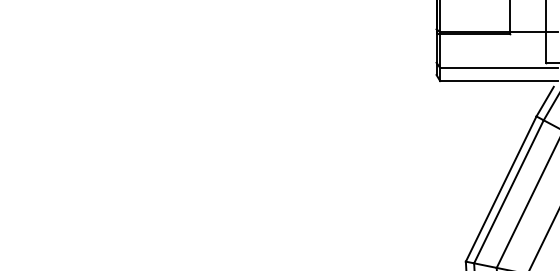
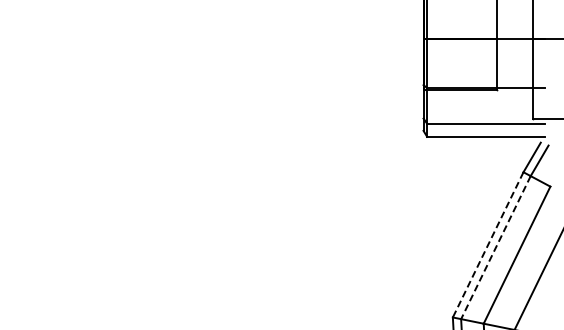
line: (501, 188) -> (488, 244), solid -> dashed
line: (508, 191) -> (495, 247), solid -> dashed

